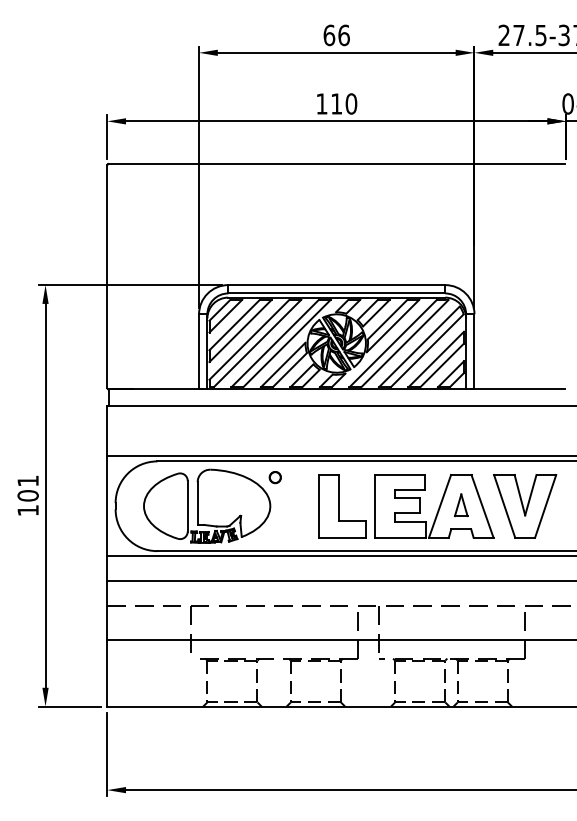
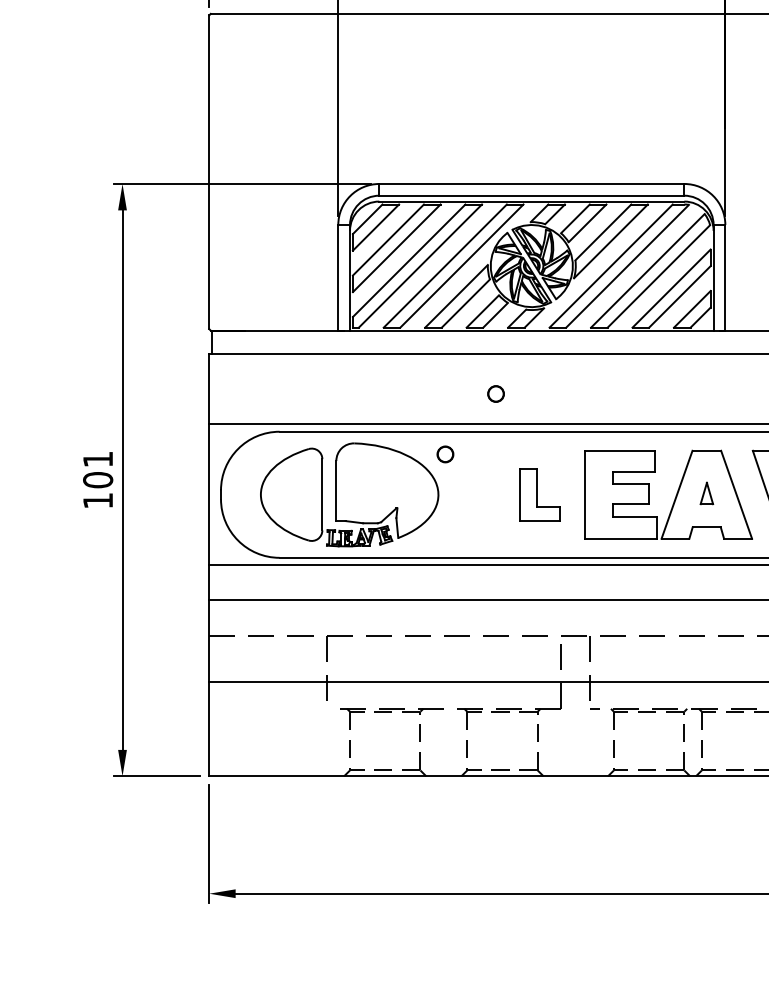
circle: (310, 434) -> (494, 393), added
part: (461, 505) -> (707, 493), size x0.7
part: (342, 506) -> (539, 495), size x0.6

